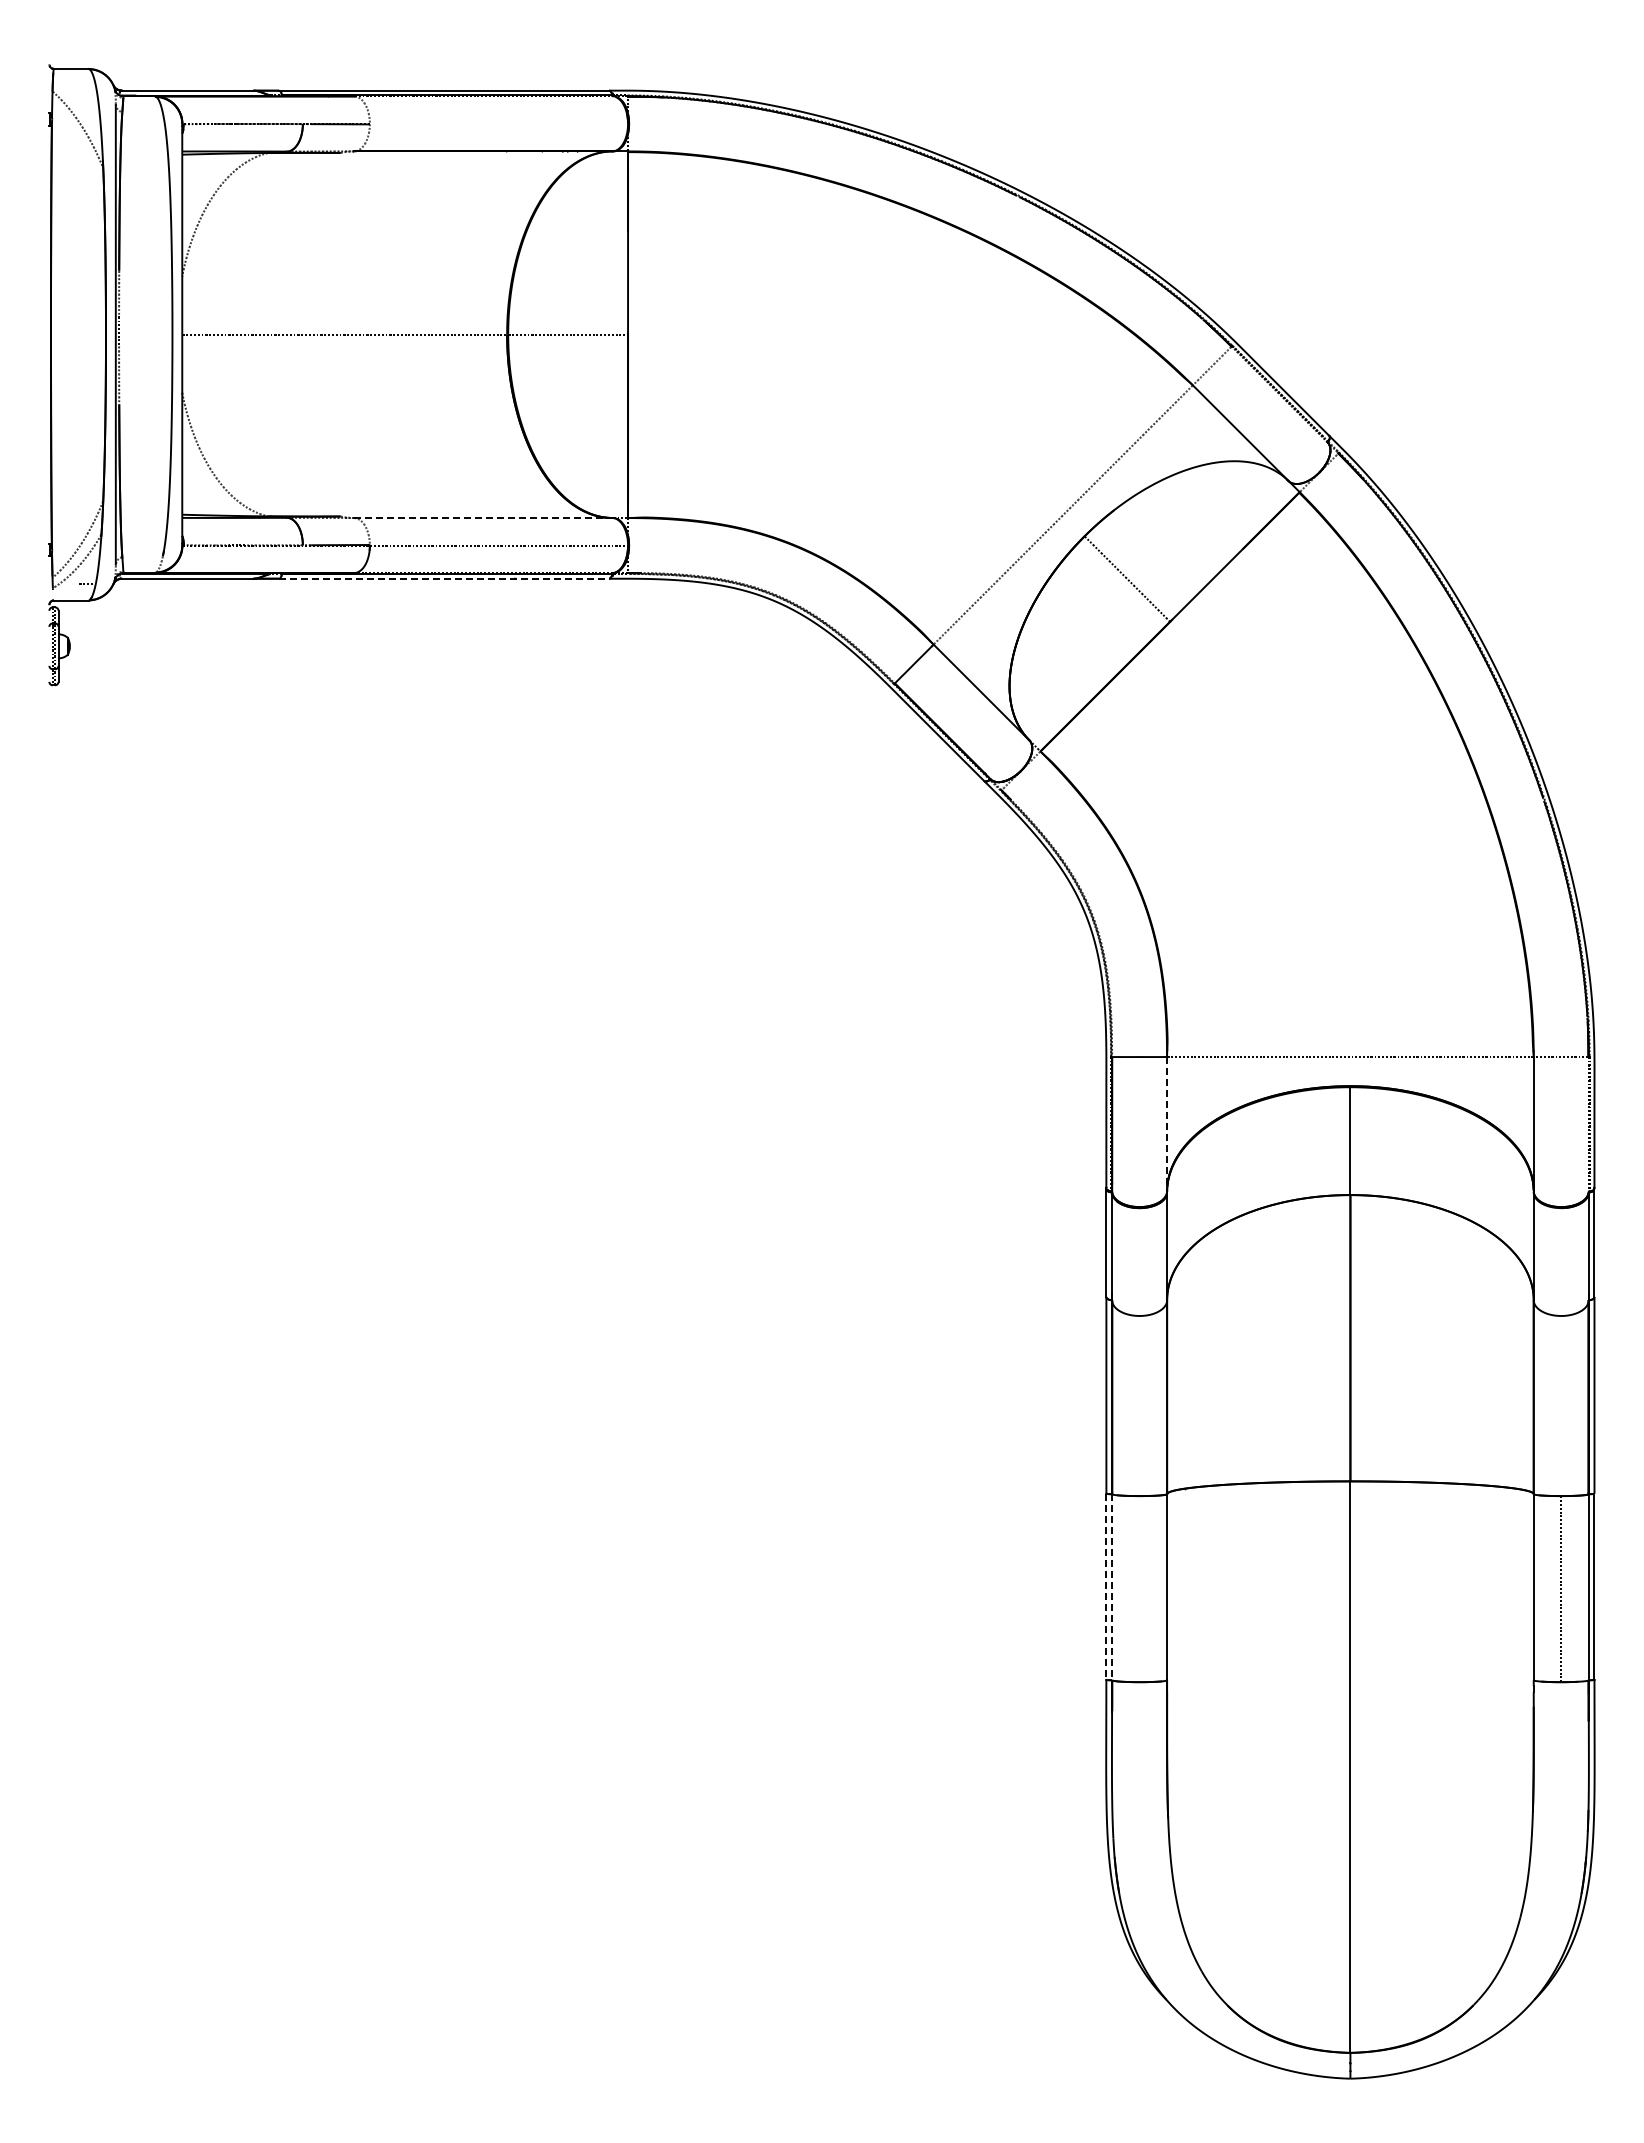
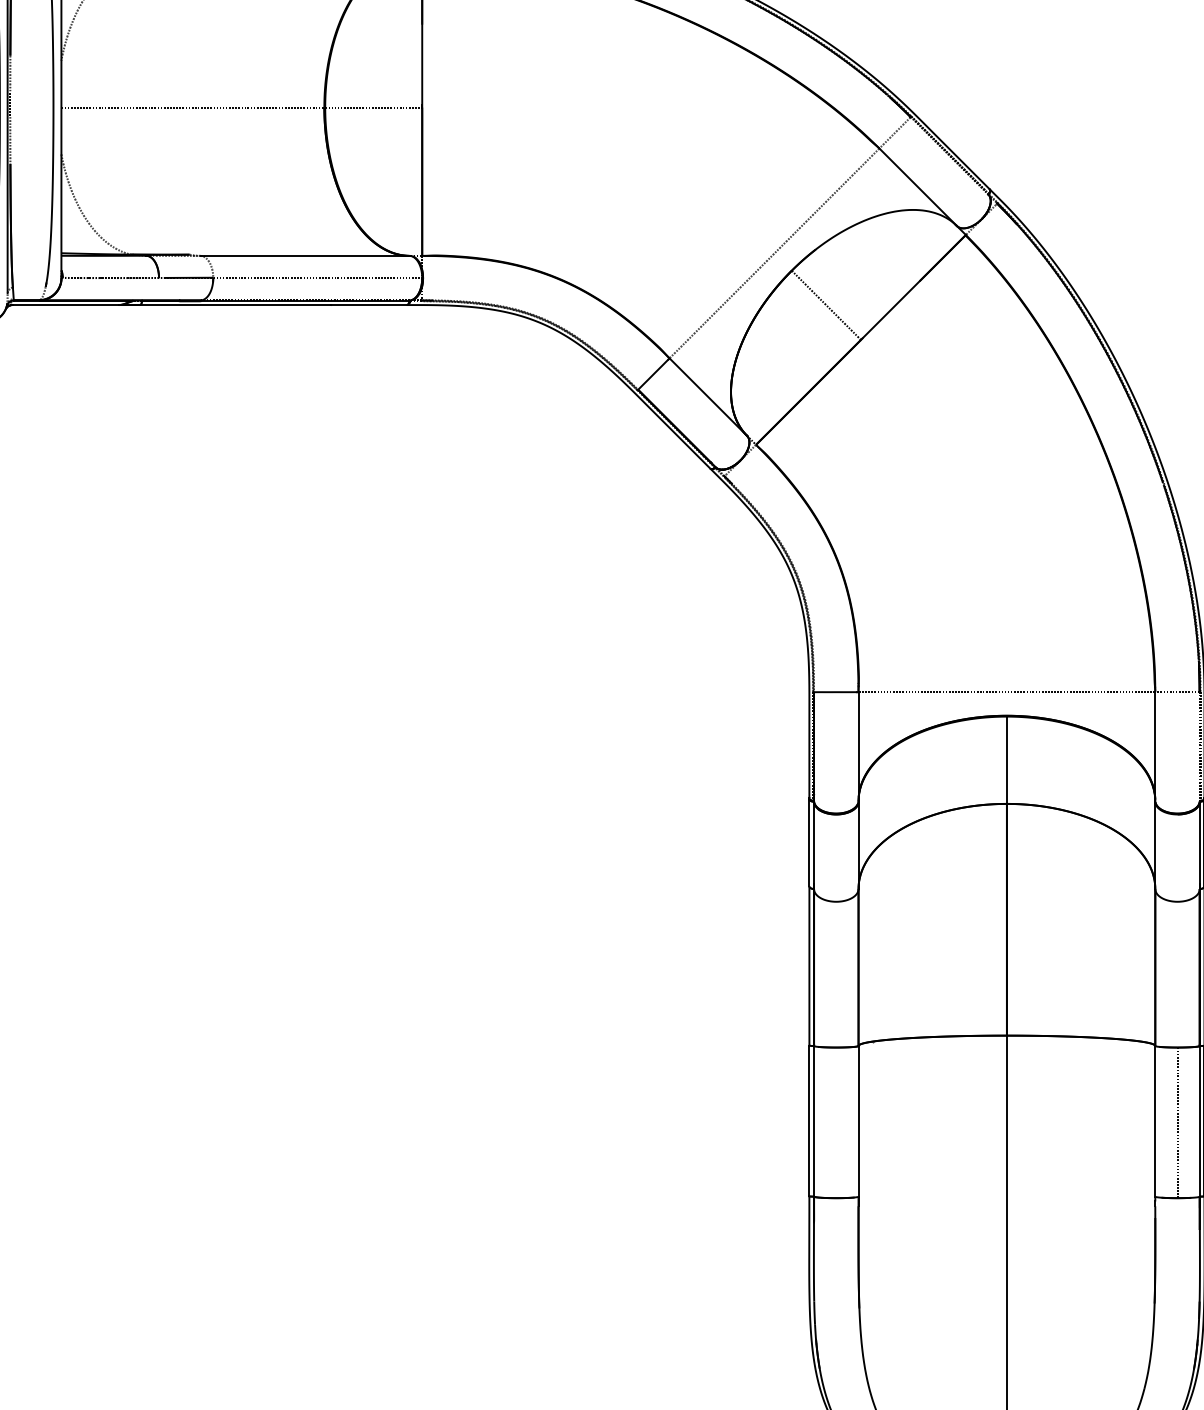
line: (483, 518) -> (305, 256), dashed -> solid
line: (444, 578) -> (273, 304), dashed -> solid
line: (1167, 1124) -> (858, 746), dashed -> solid
line: (1106, 1587) -> (809, 1121), dashed -> solid
line: (1112, 1587) -> (814, 1121), dashed -> solid

